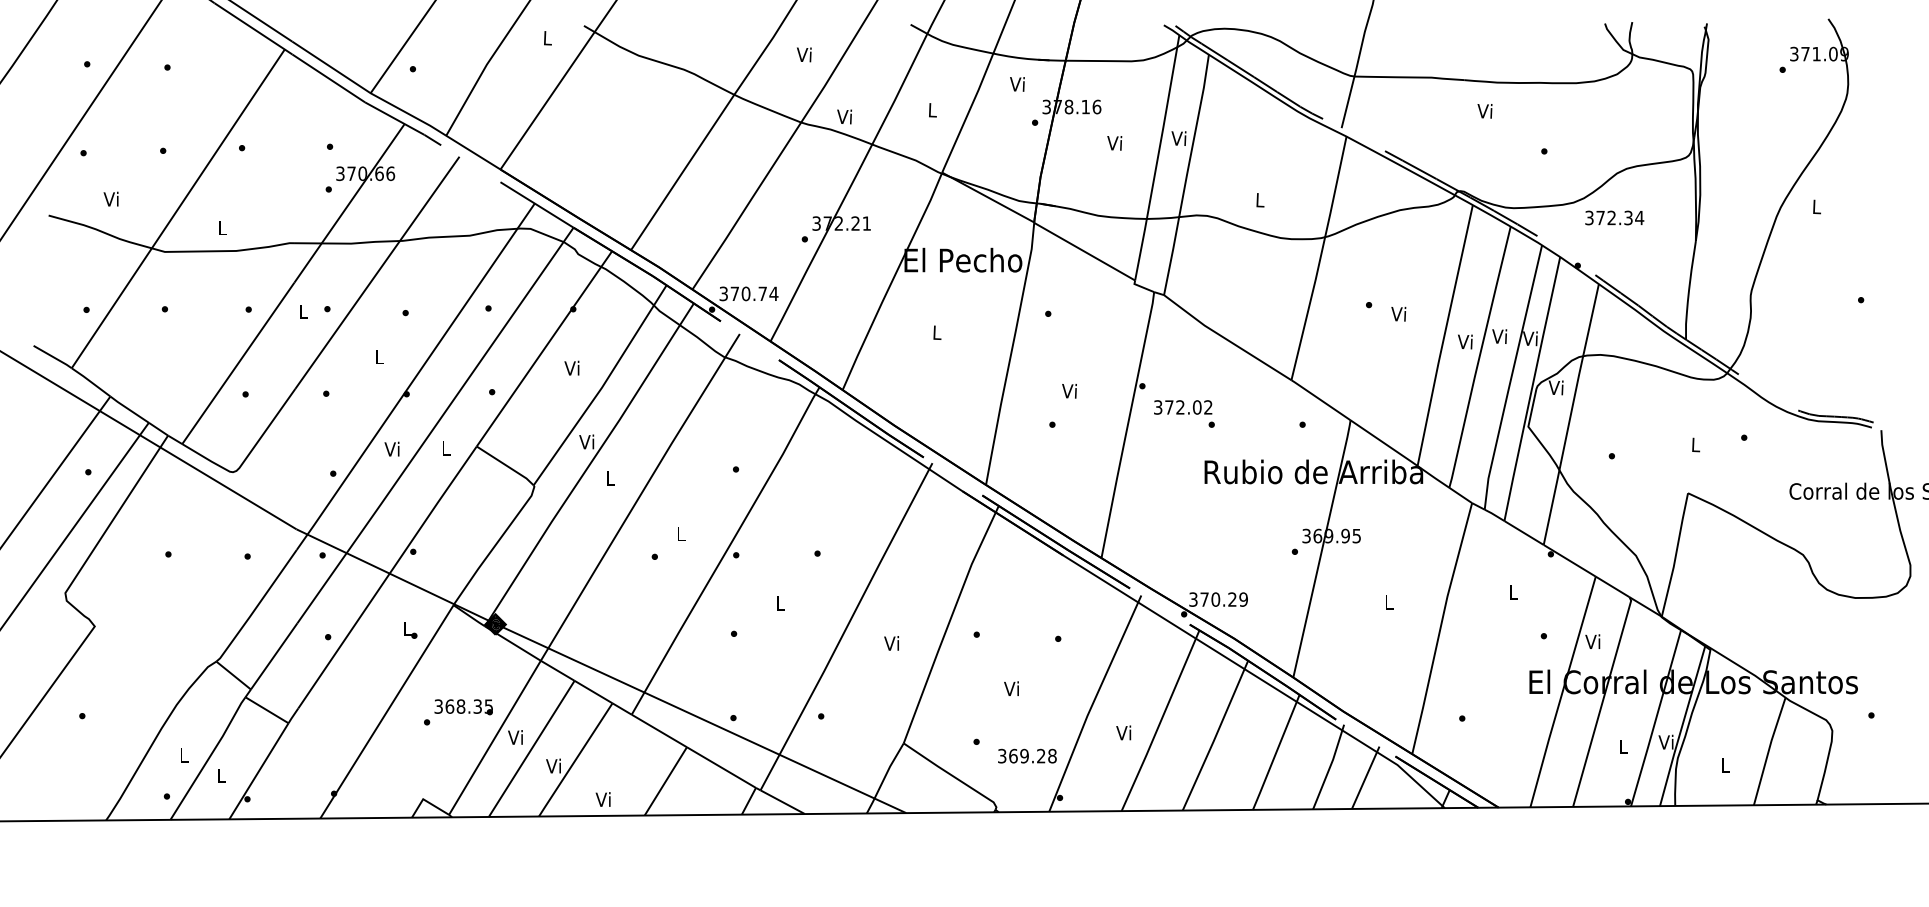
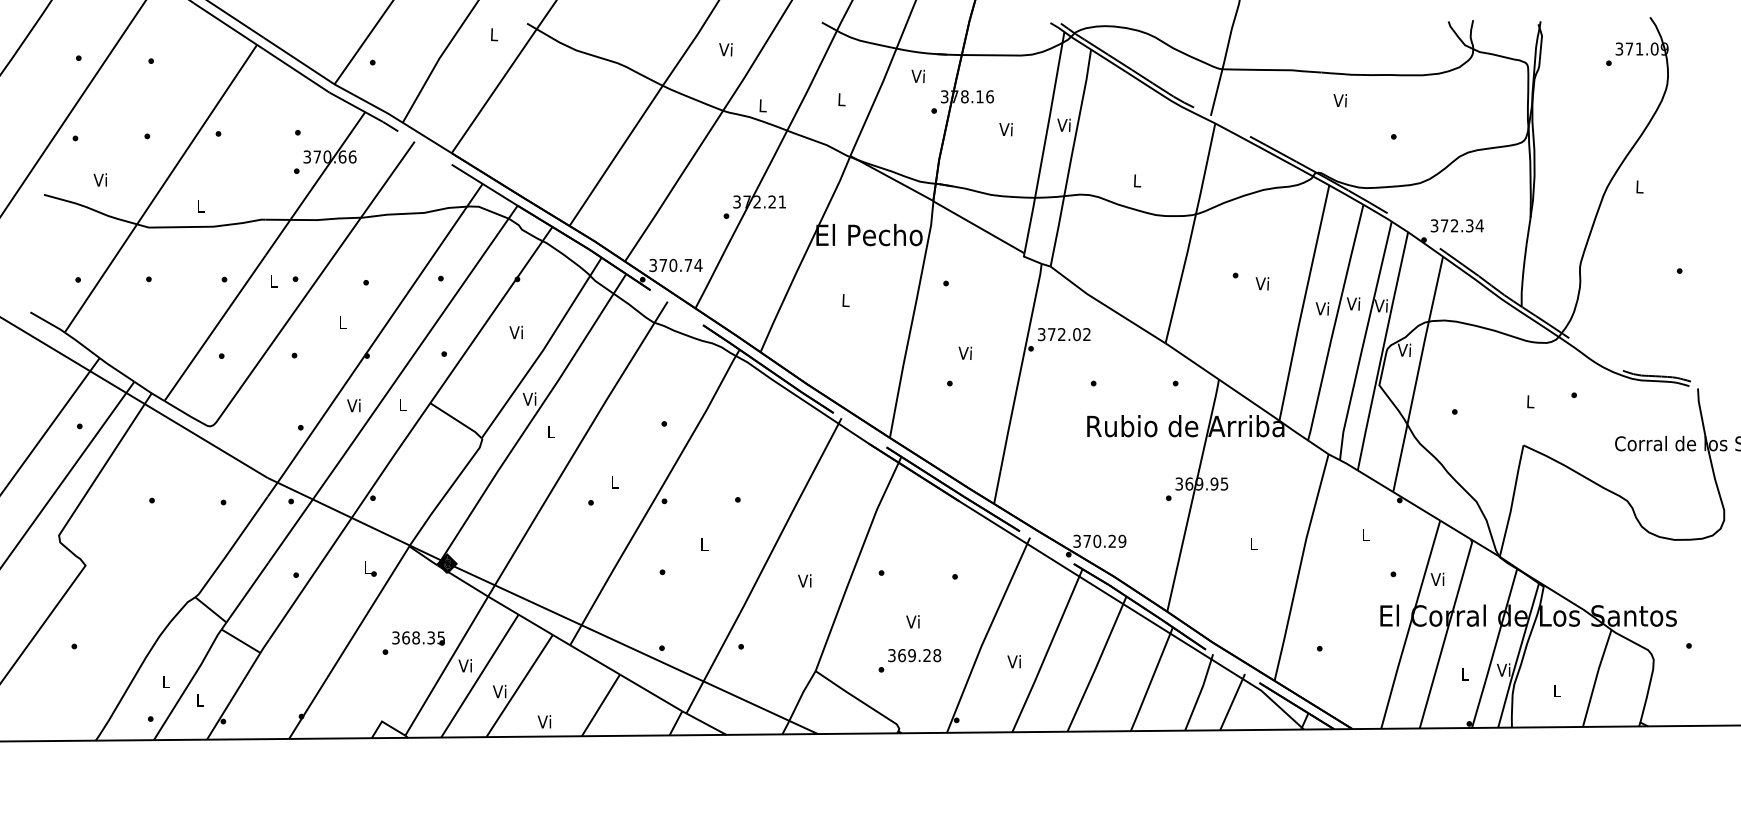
text: (844, 116) -> (762, 105), Vi -> L
text: (1614, 217) -> (1457, 225), moved
text: (1183, 407) -> (1064, 334), moved
text: (1027, 755) -> (914, 654), moved

